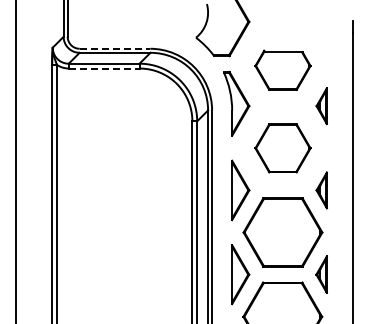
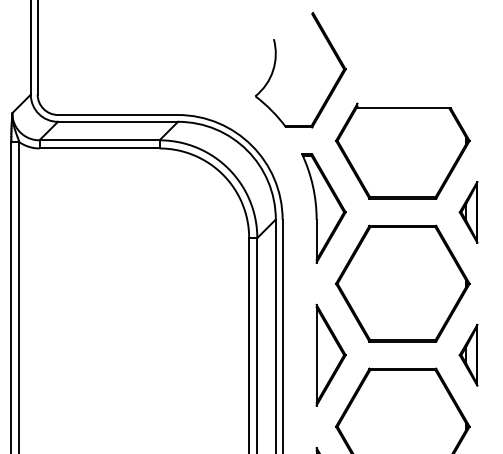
line: (115, 48) -> (118, 114), dashed -> solid
line: (104, 68) -> (100, 148), dashed -> solid
part: (282, 70) -> (402, 151), size x1.43
part: (282, 148) -> (402, 284), size x1.43

